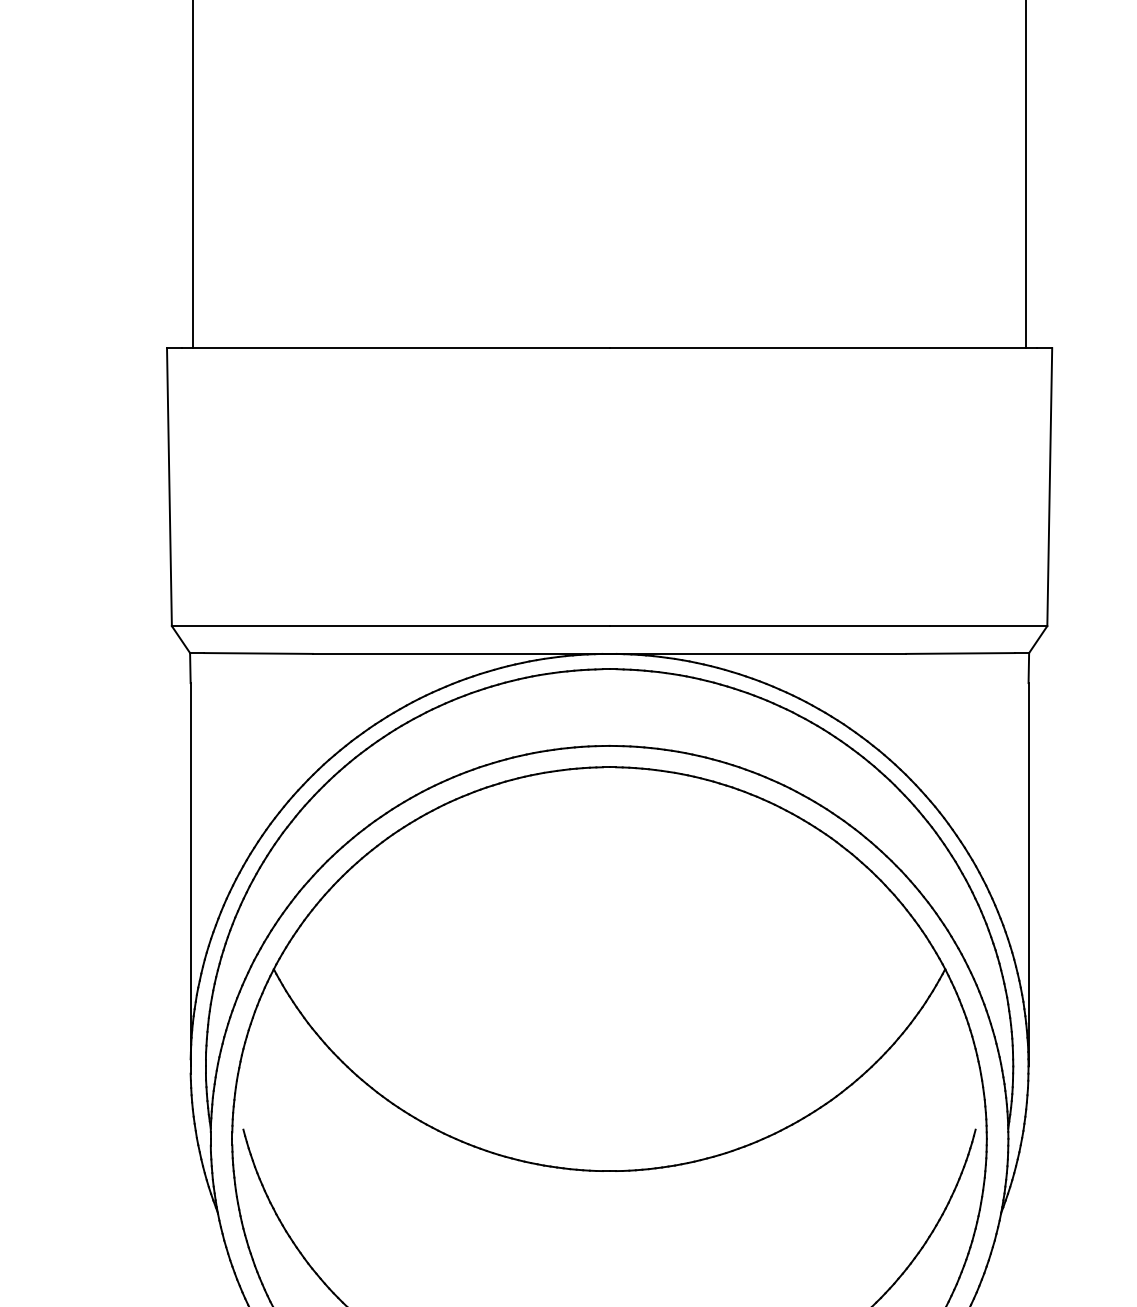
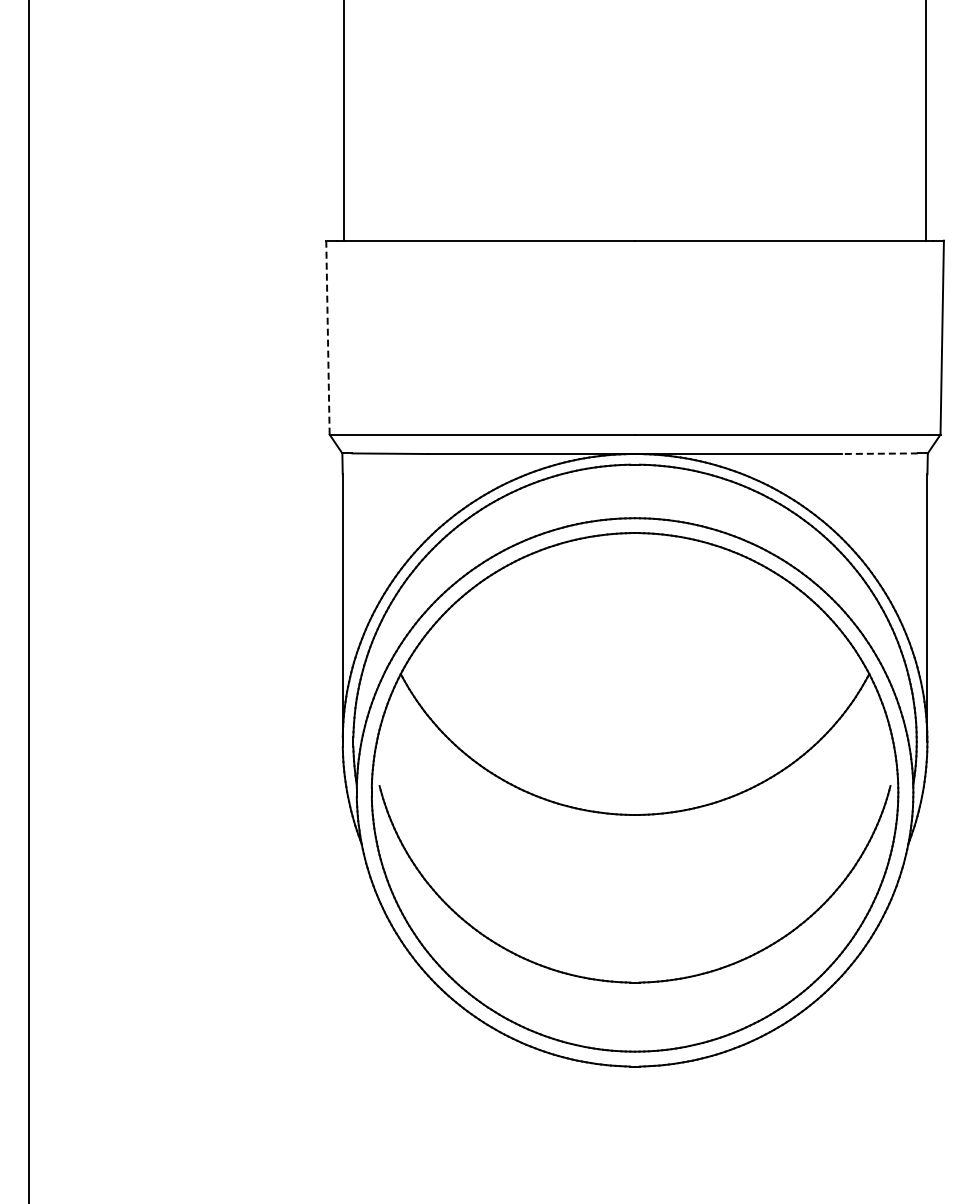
line: (168, 486) -> (327, 337), solid -> dashed
line: (959, 653) -> (879, 453), solid -> dashed

